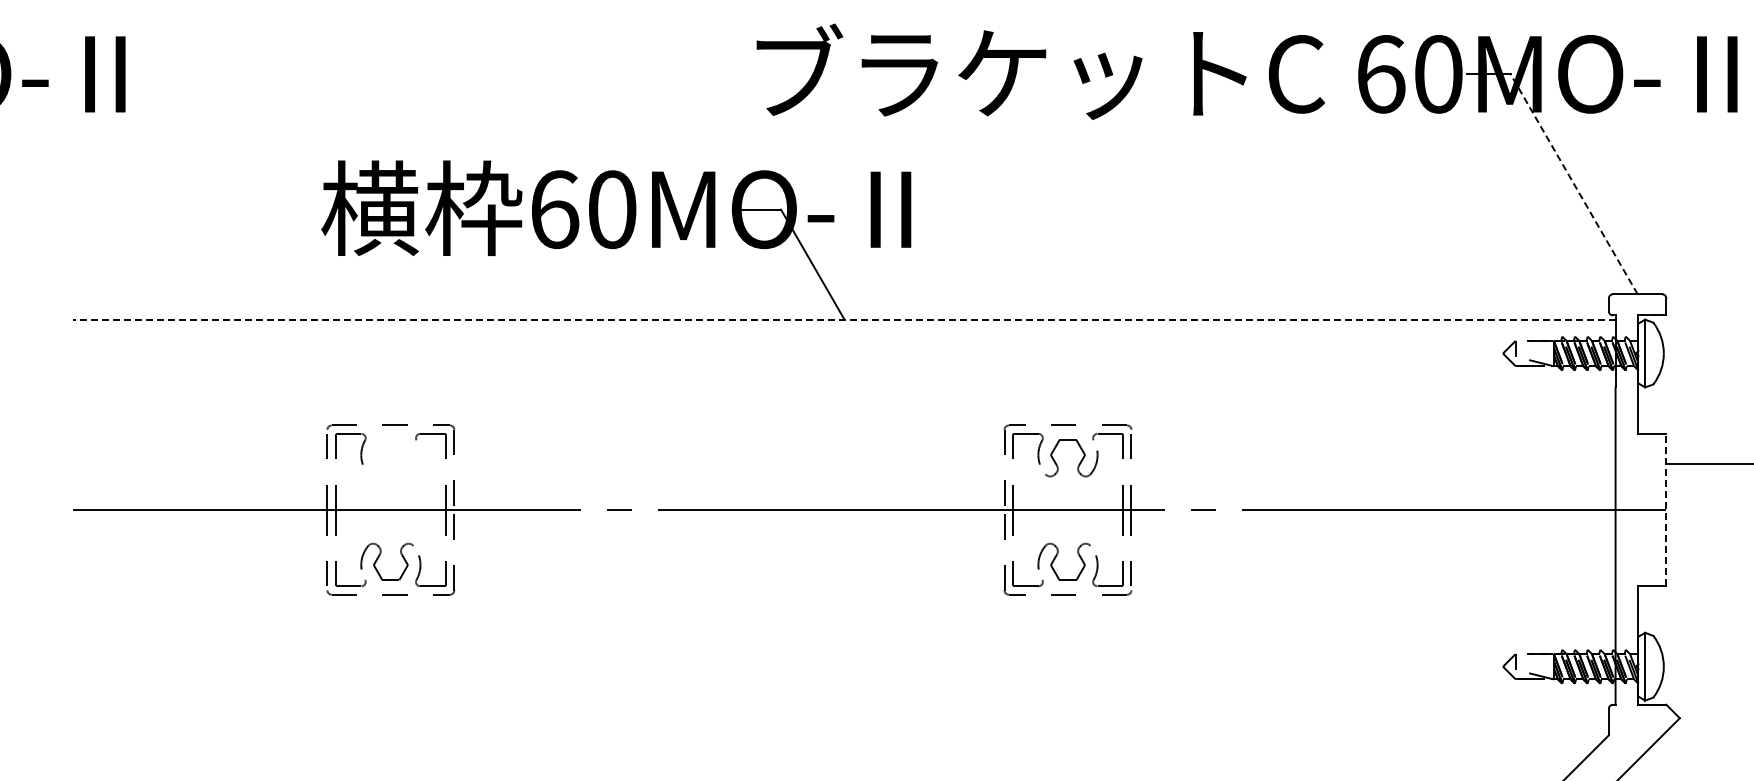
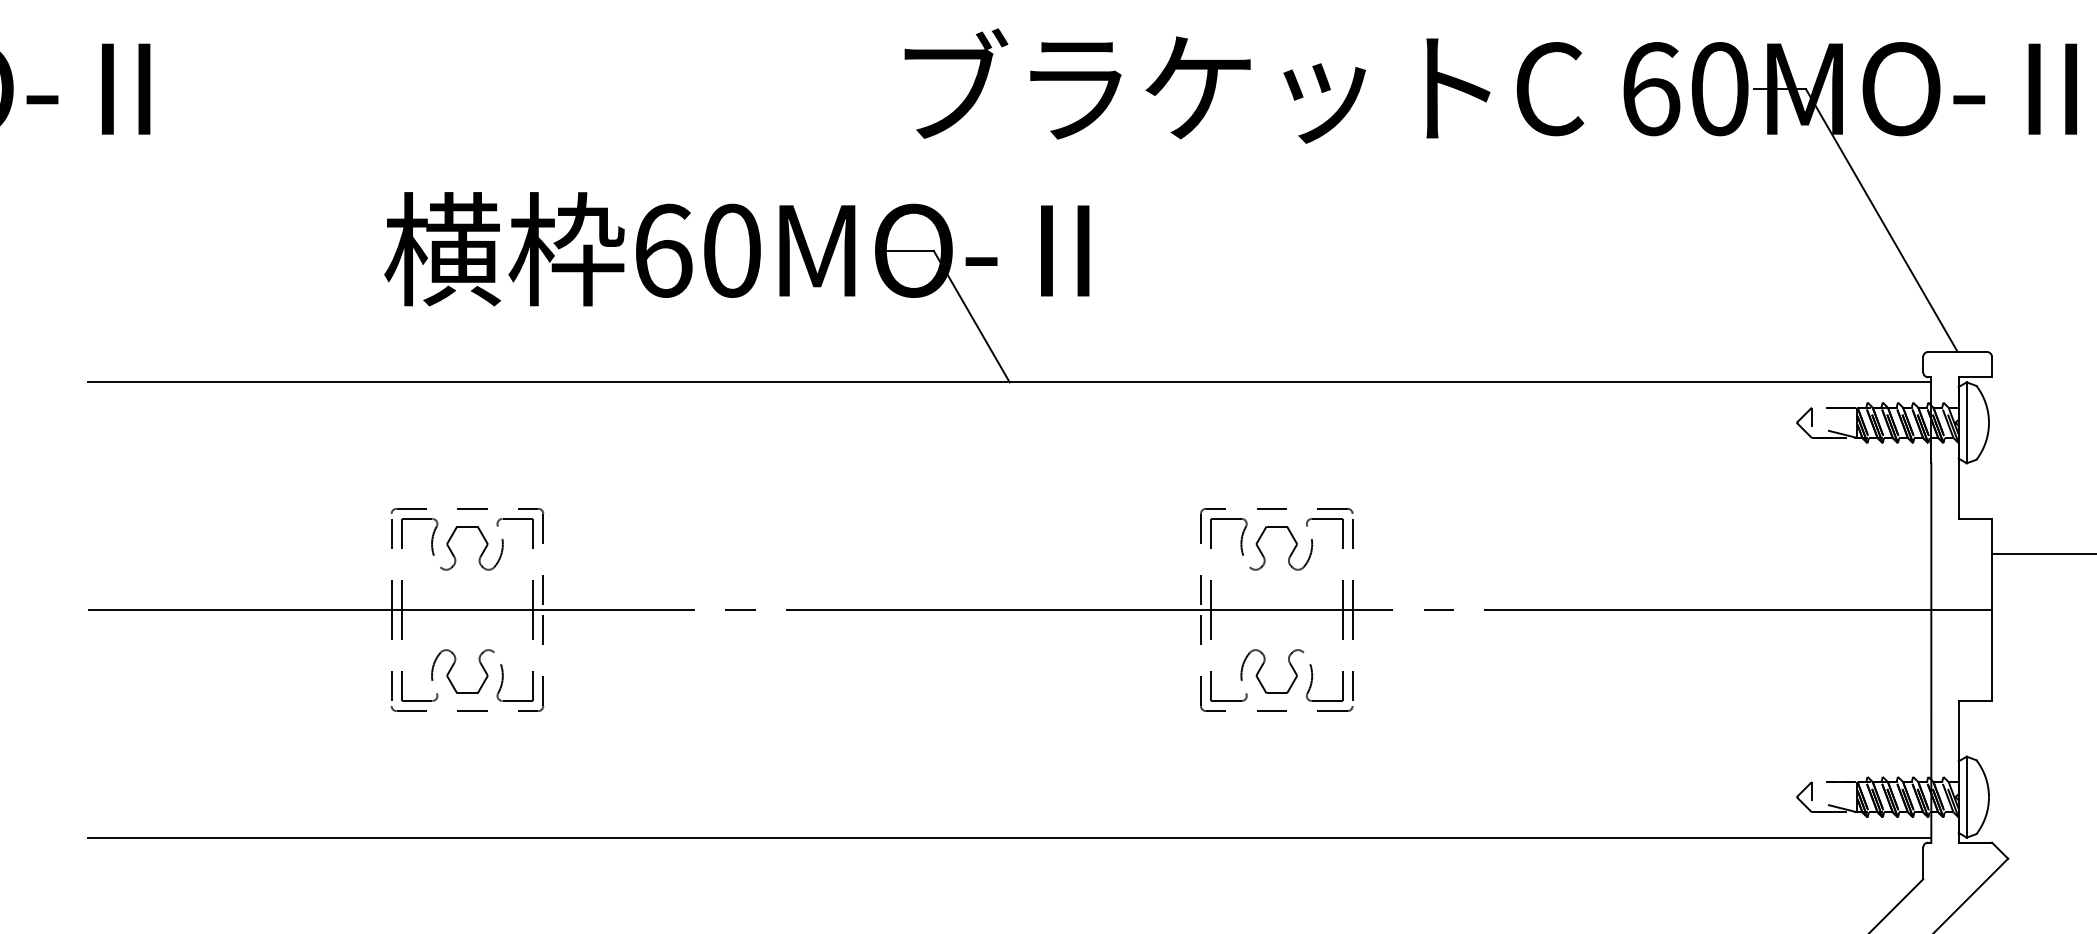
line: (1574, 184) -> (1882, 220), dashed -> solid
line: (844, 319) -> (1009, 382), dashed -> solid
part: (402, 462) -> (481, 553), added
line: (1666, 509) -> (1992, 609), dashed -> solid
line: (844, 700) -> (1009, 837), added

